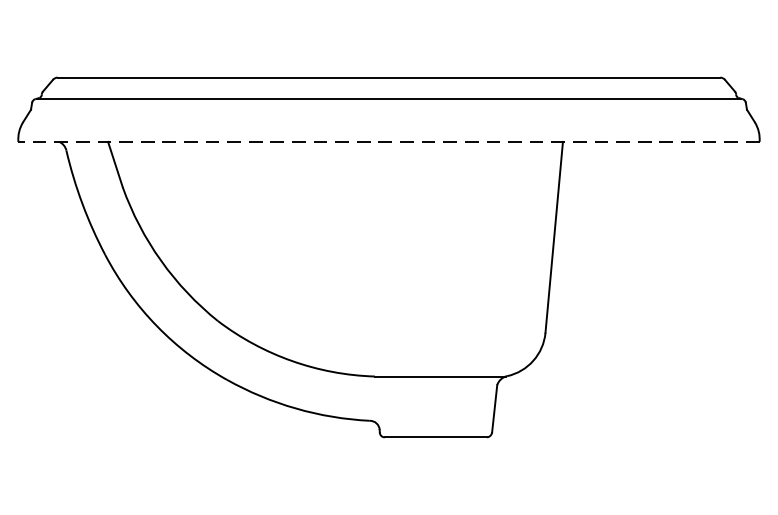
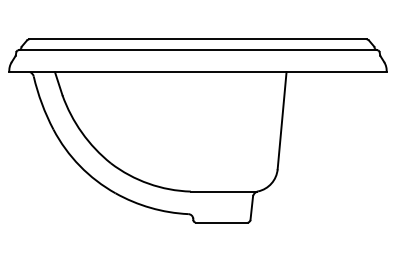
line: (389, 142) -> (198, 72), dashed -> solid

